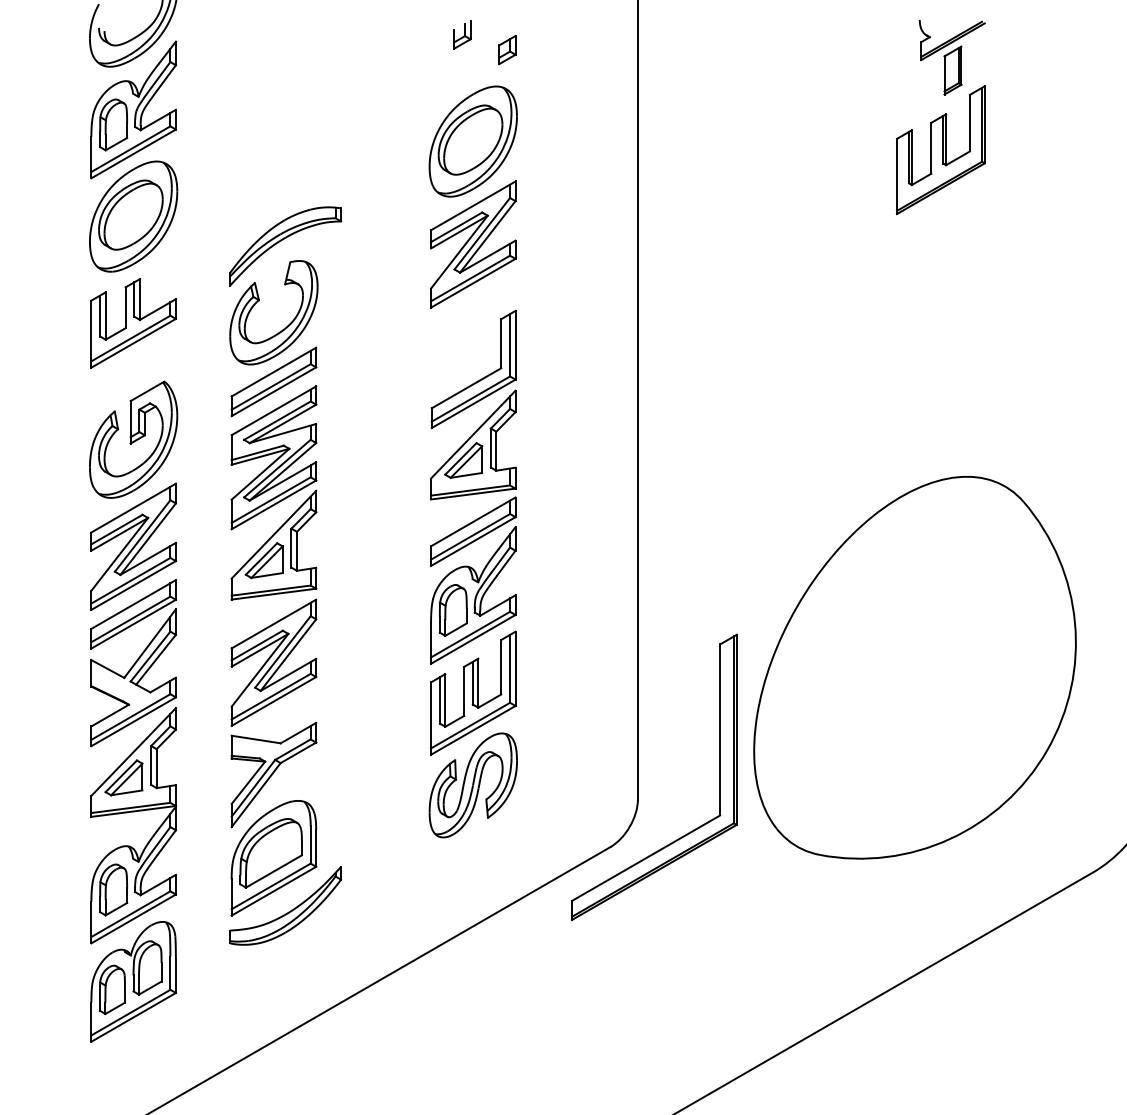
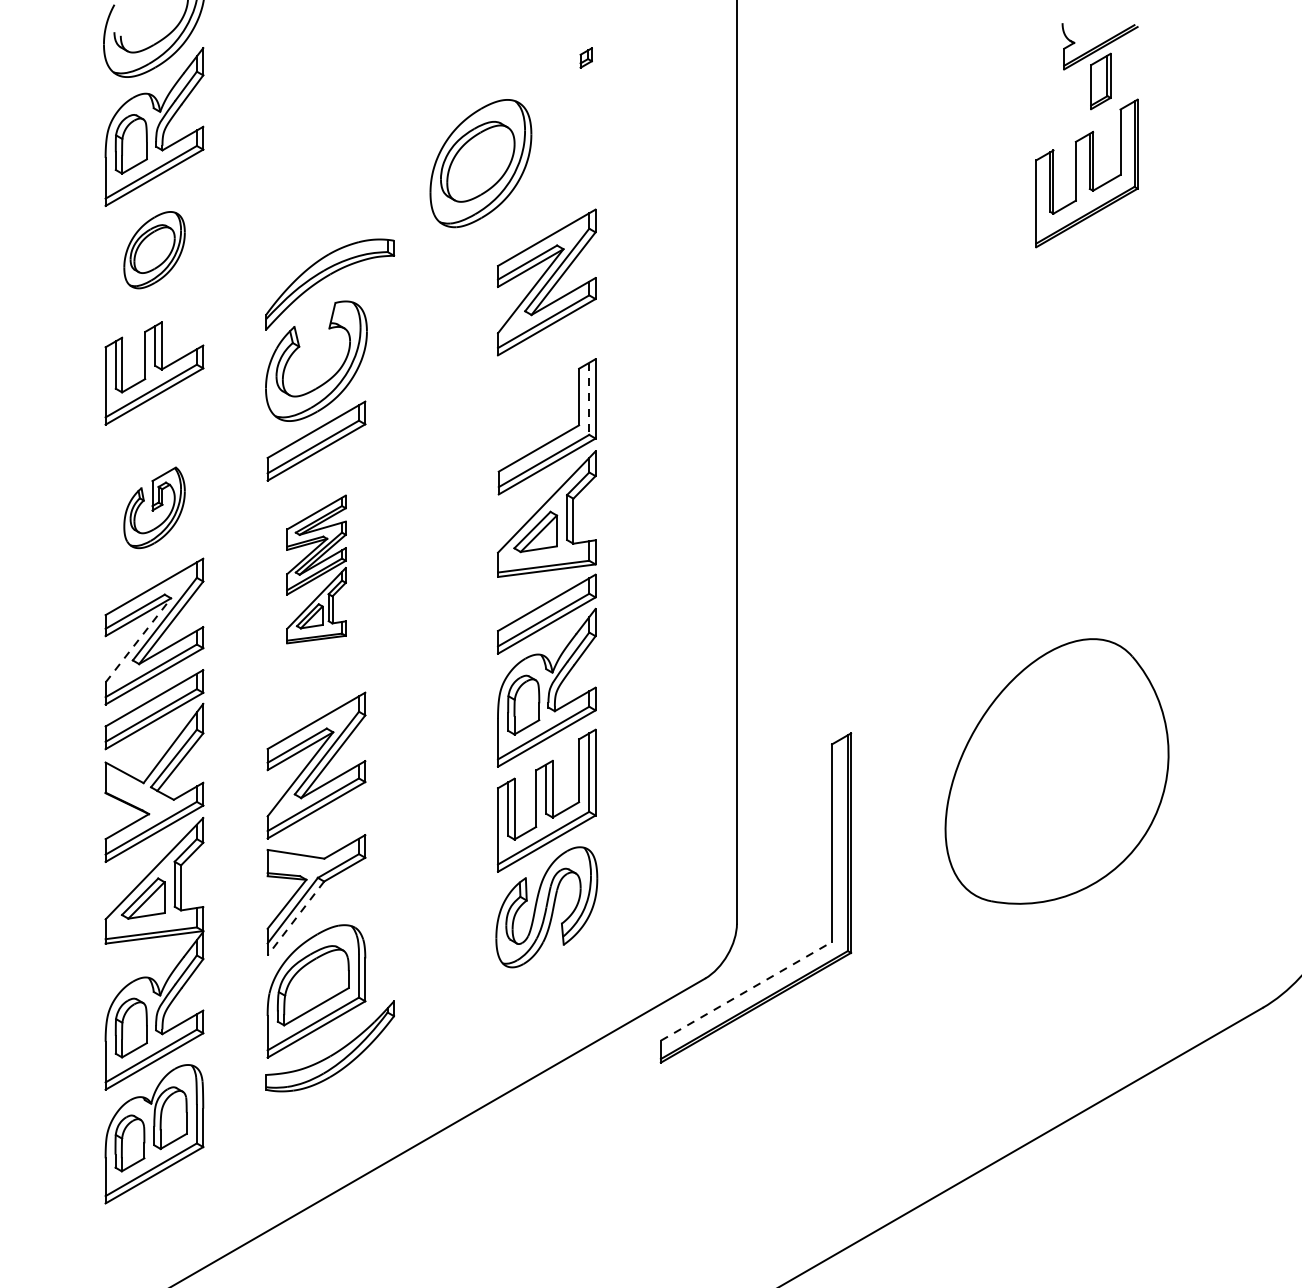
part: (462, 34) -> (534, 39), removed
part: (507, 50) -> (586, 58), size x0.6
part: (472, 141) -> (480, 163), moved
part: (133, 216) -> (154, 250), size x0.6
line: (510, 345) -> (589, 399), solid -> dashed
part: (133, 439) -> (154, 507), size x0.6
part: (273, 492) -> (315, 568), size x0.6
line: (120, 554) -> (139, 640), solid -> dashed
part: (914, 667) -> (1056, 771), size x0.6
line: (255, 795) -> (295, 918), solid -> dashed
line: (646, 858) -> (746, 991), solid -> dashed

